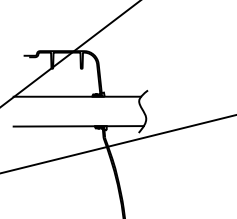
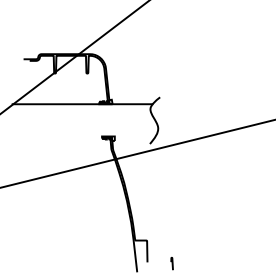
line: (78, 126) -> (83, 136), removed

